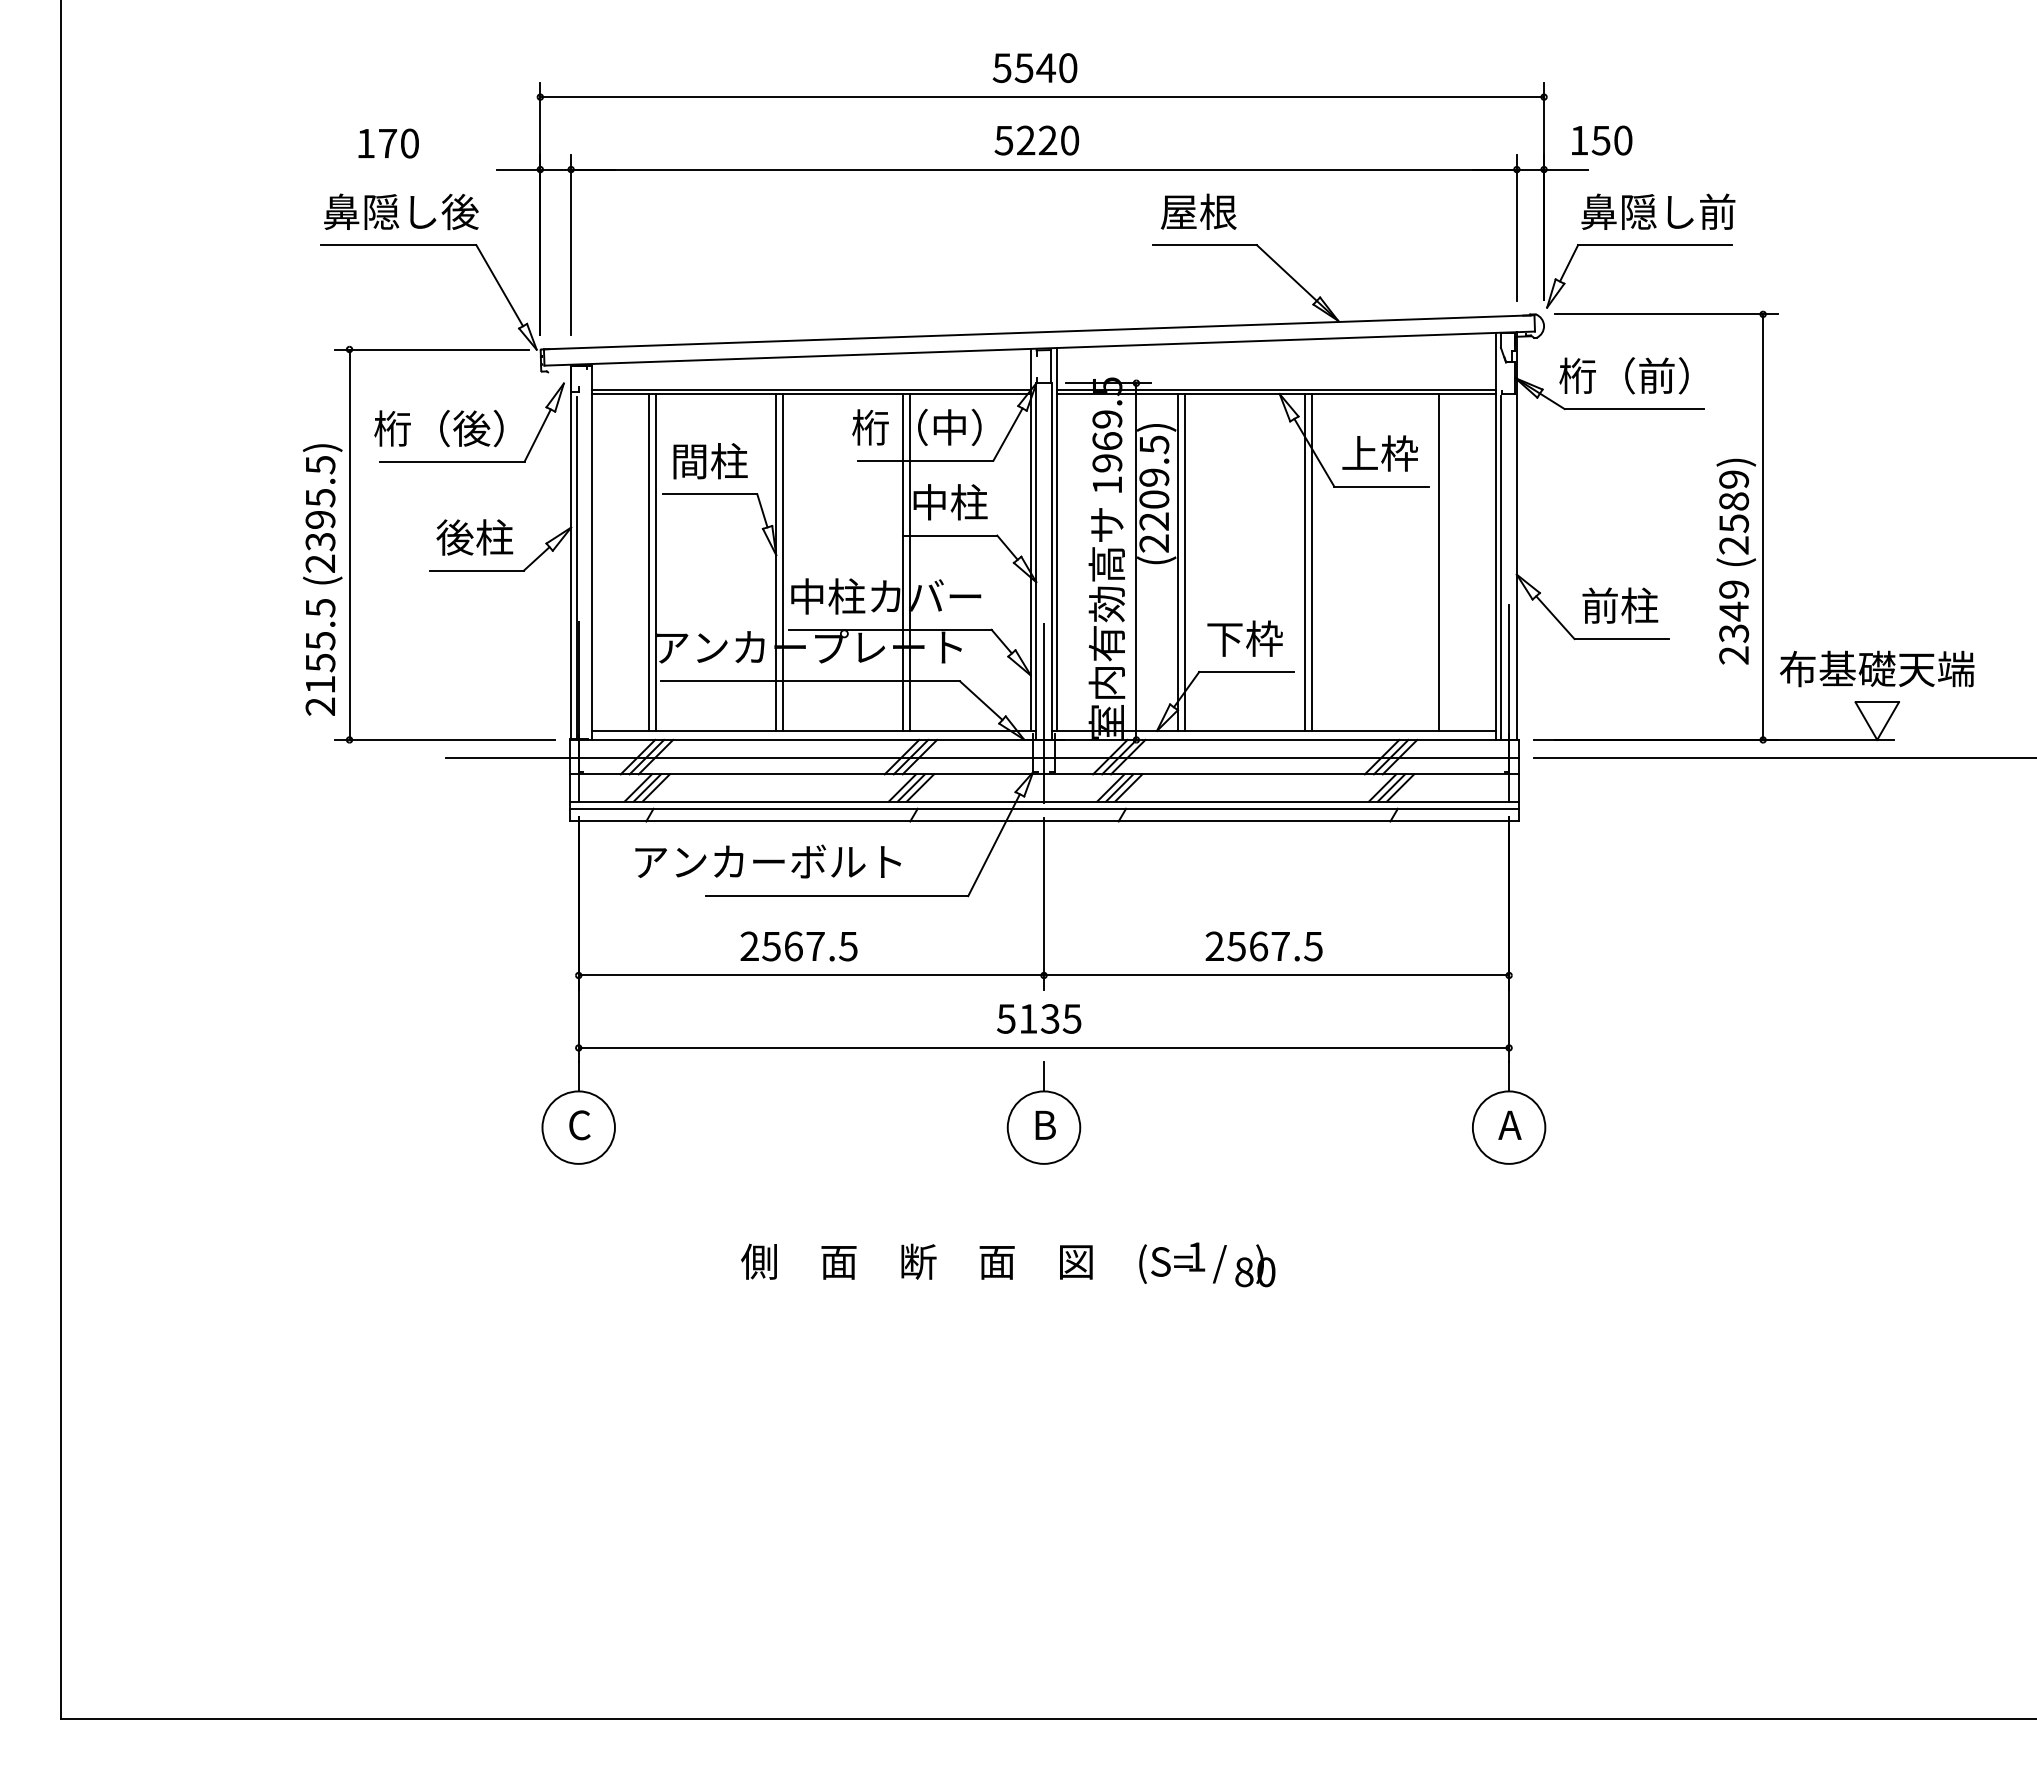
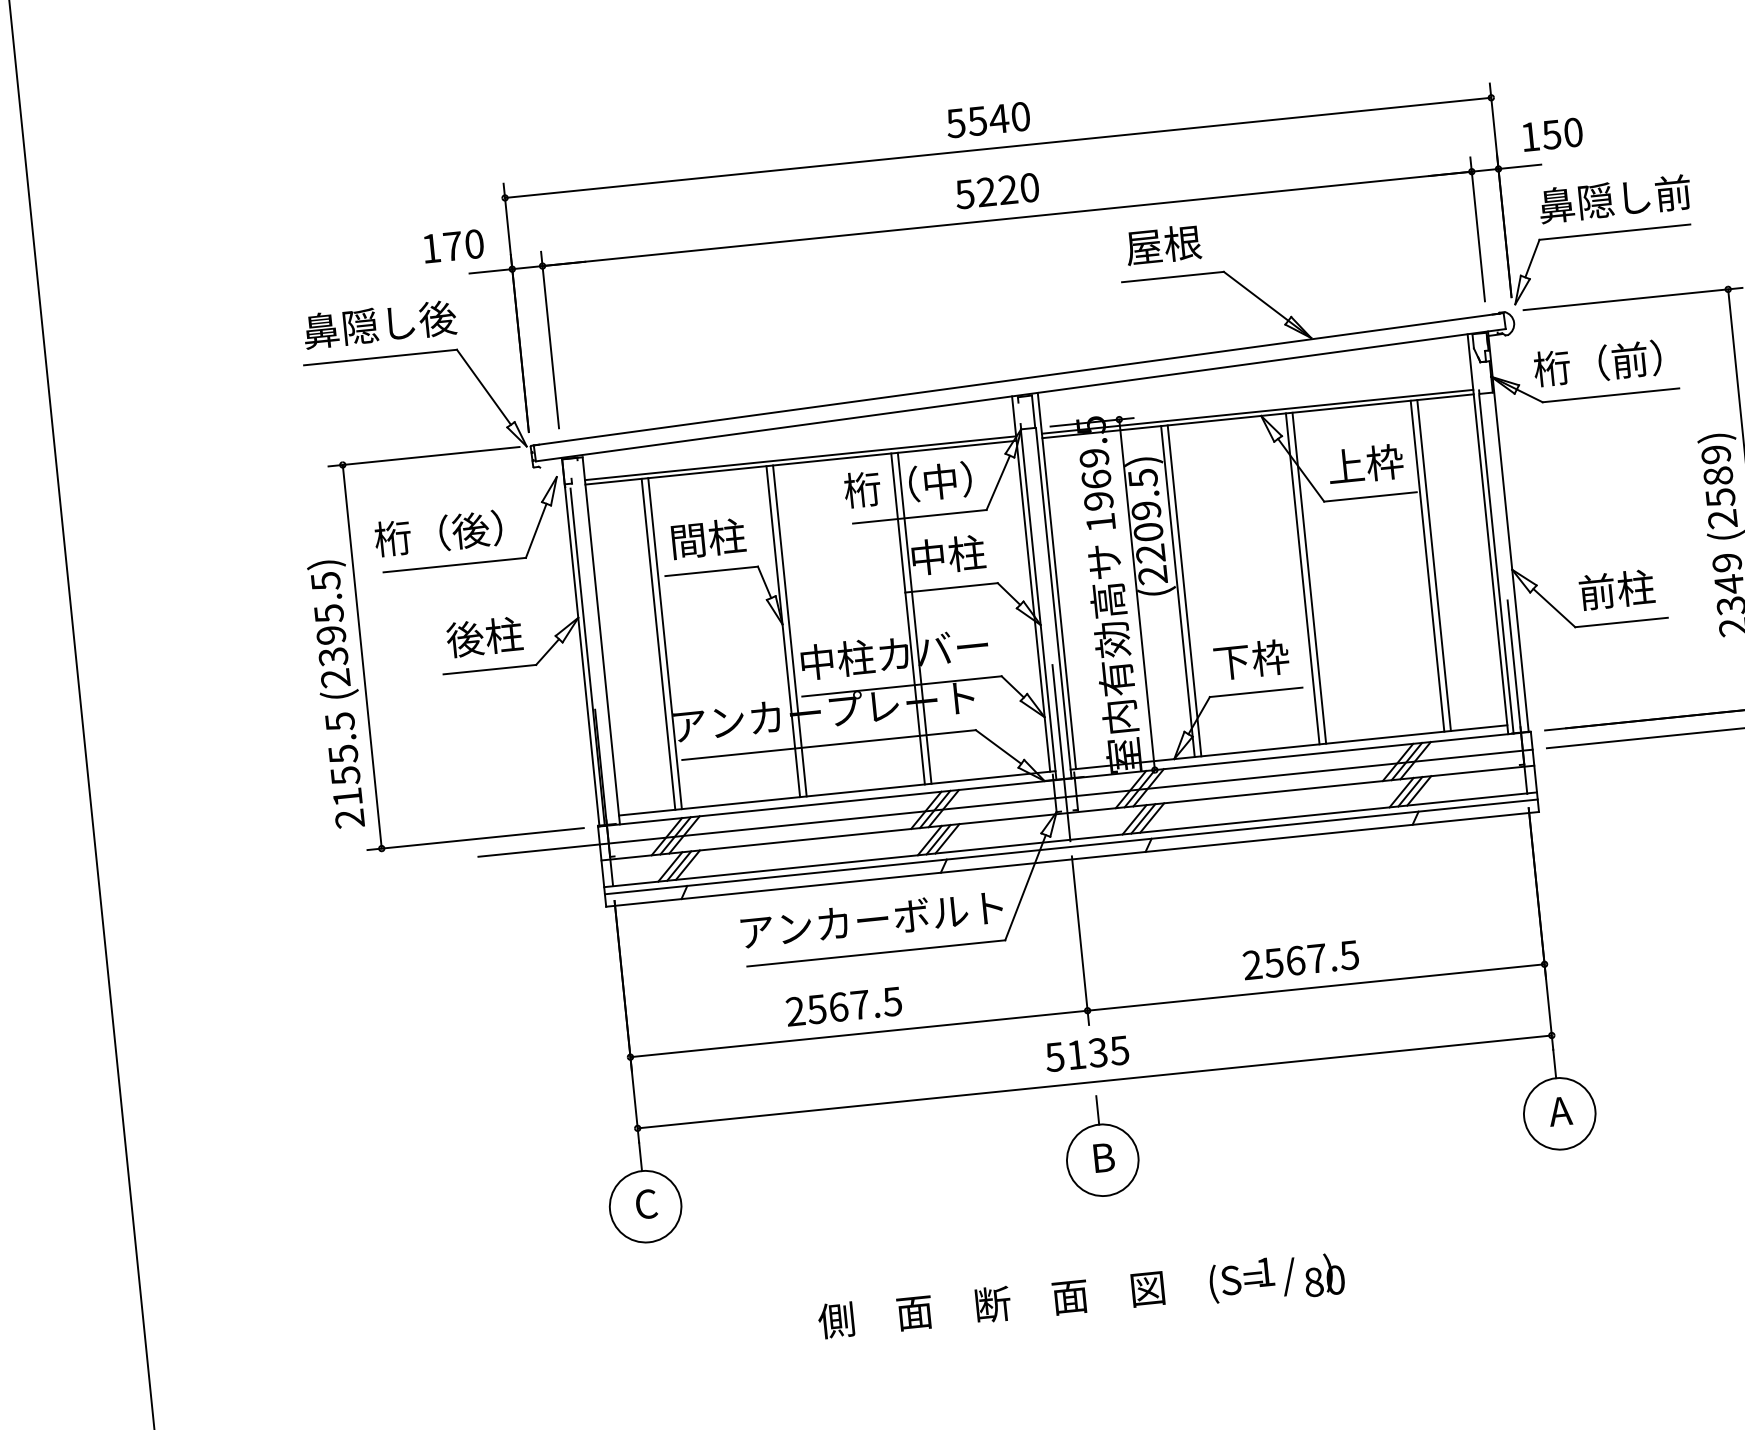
text: (388, 143) -> (453, 246), moved
line: (1431, 562) -> (1427, 566), added
text: (768, 861) -> (872, 919), moved

